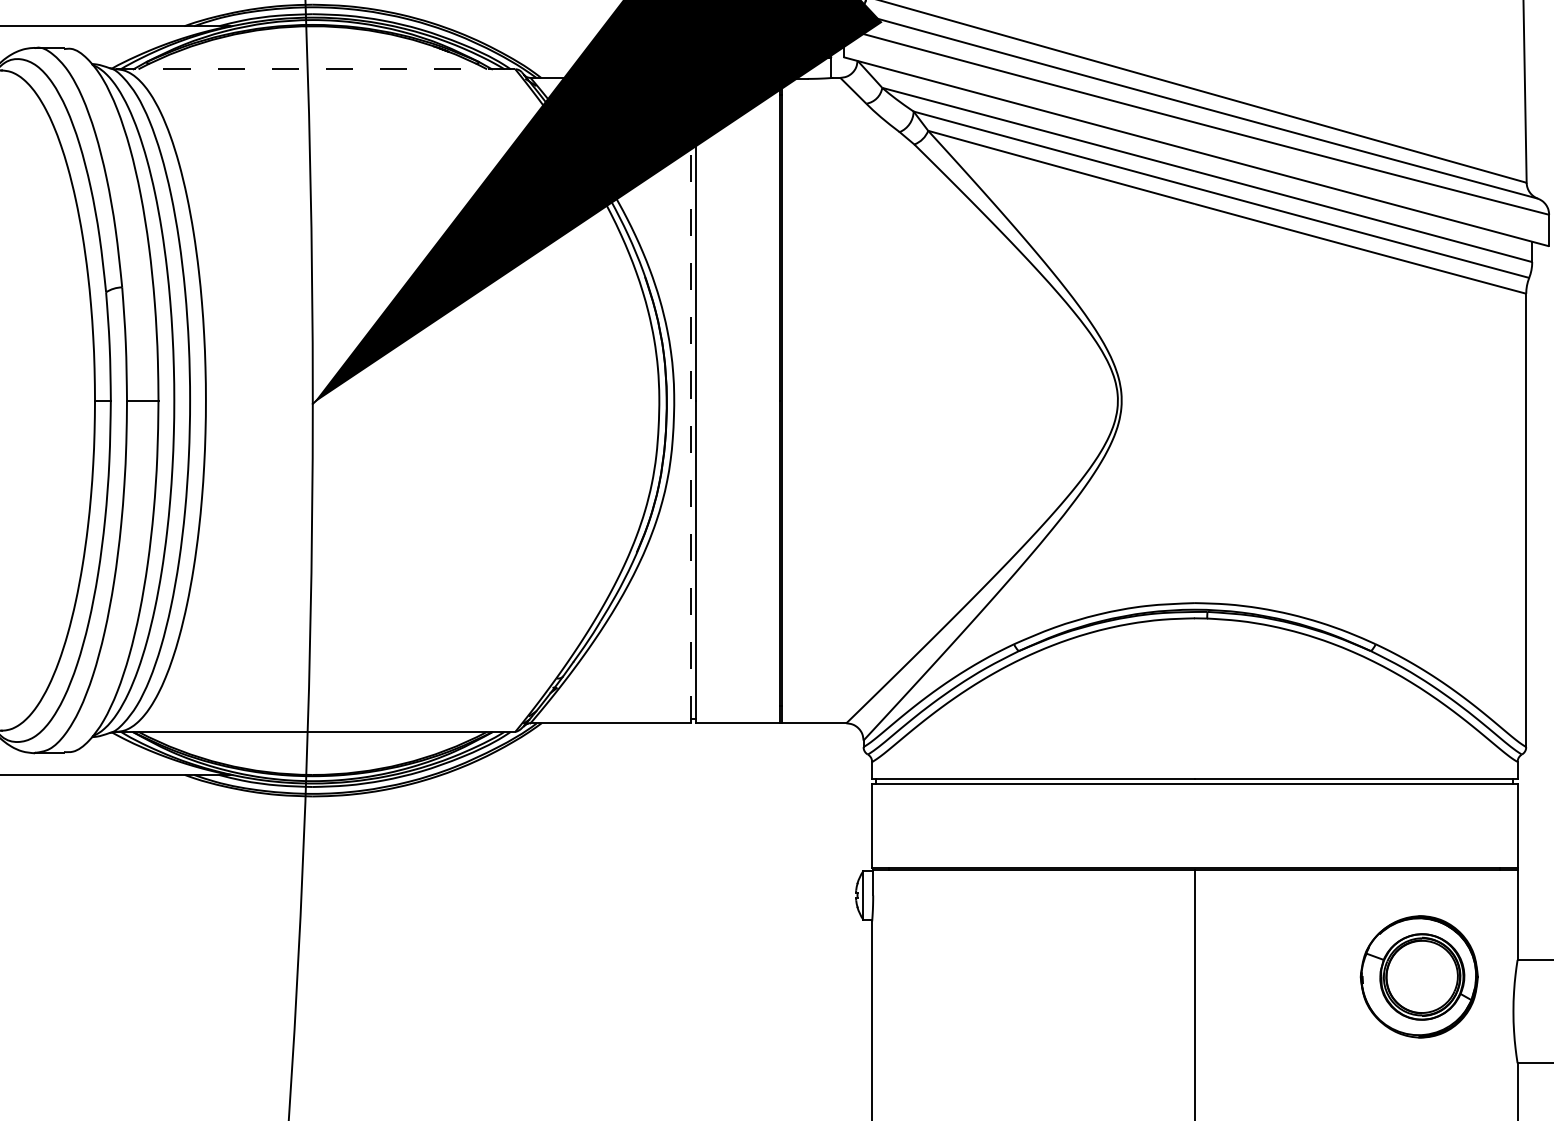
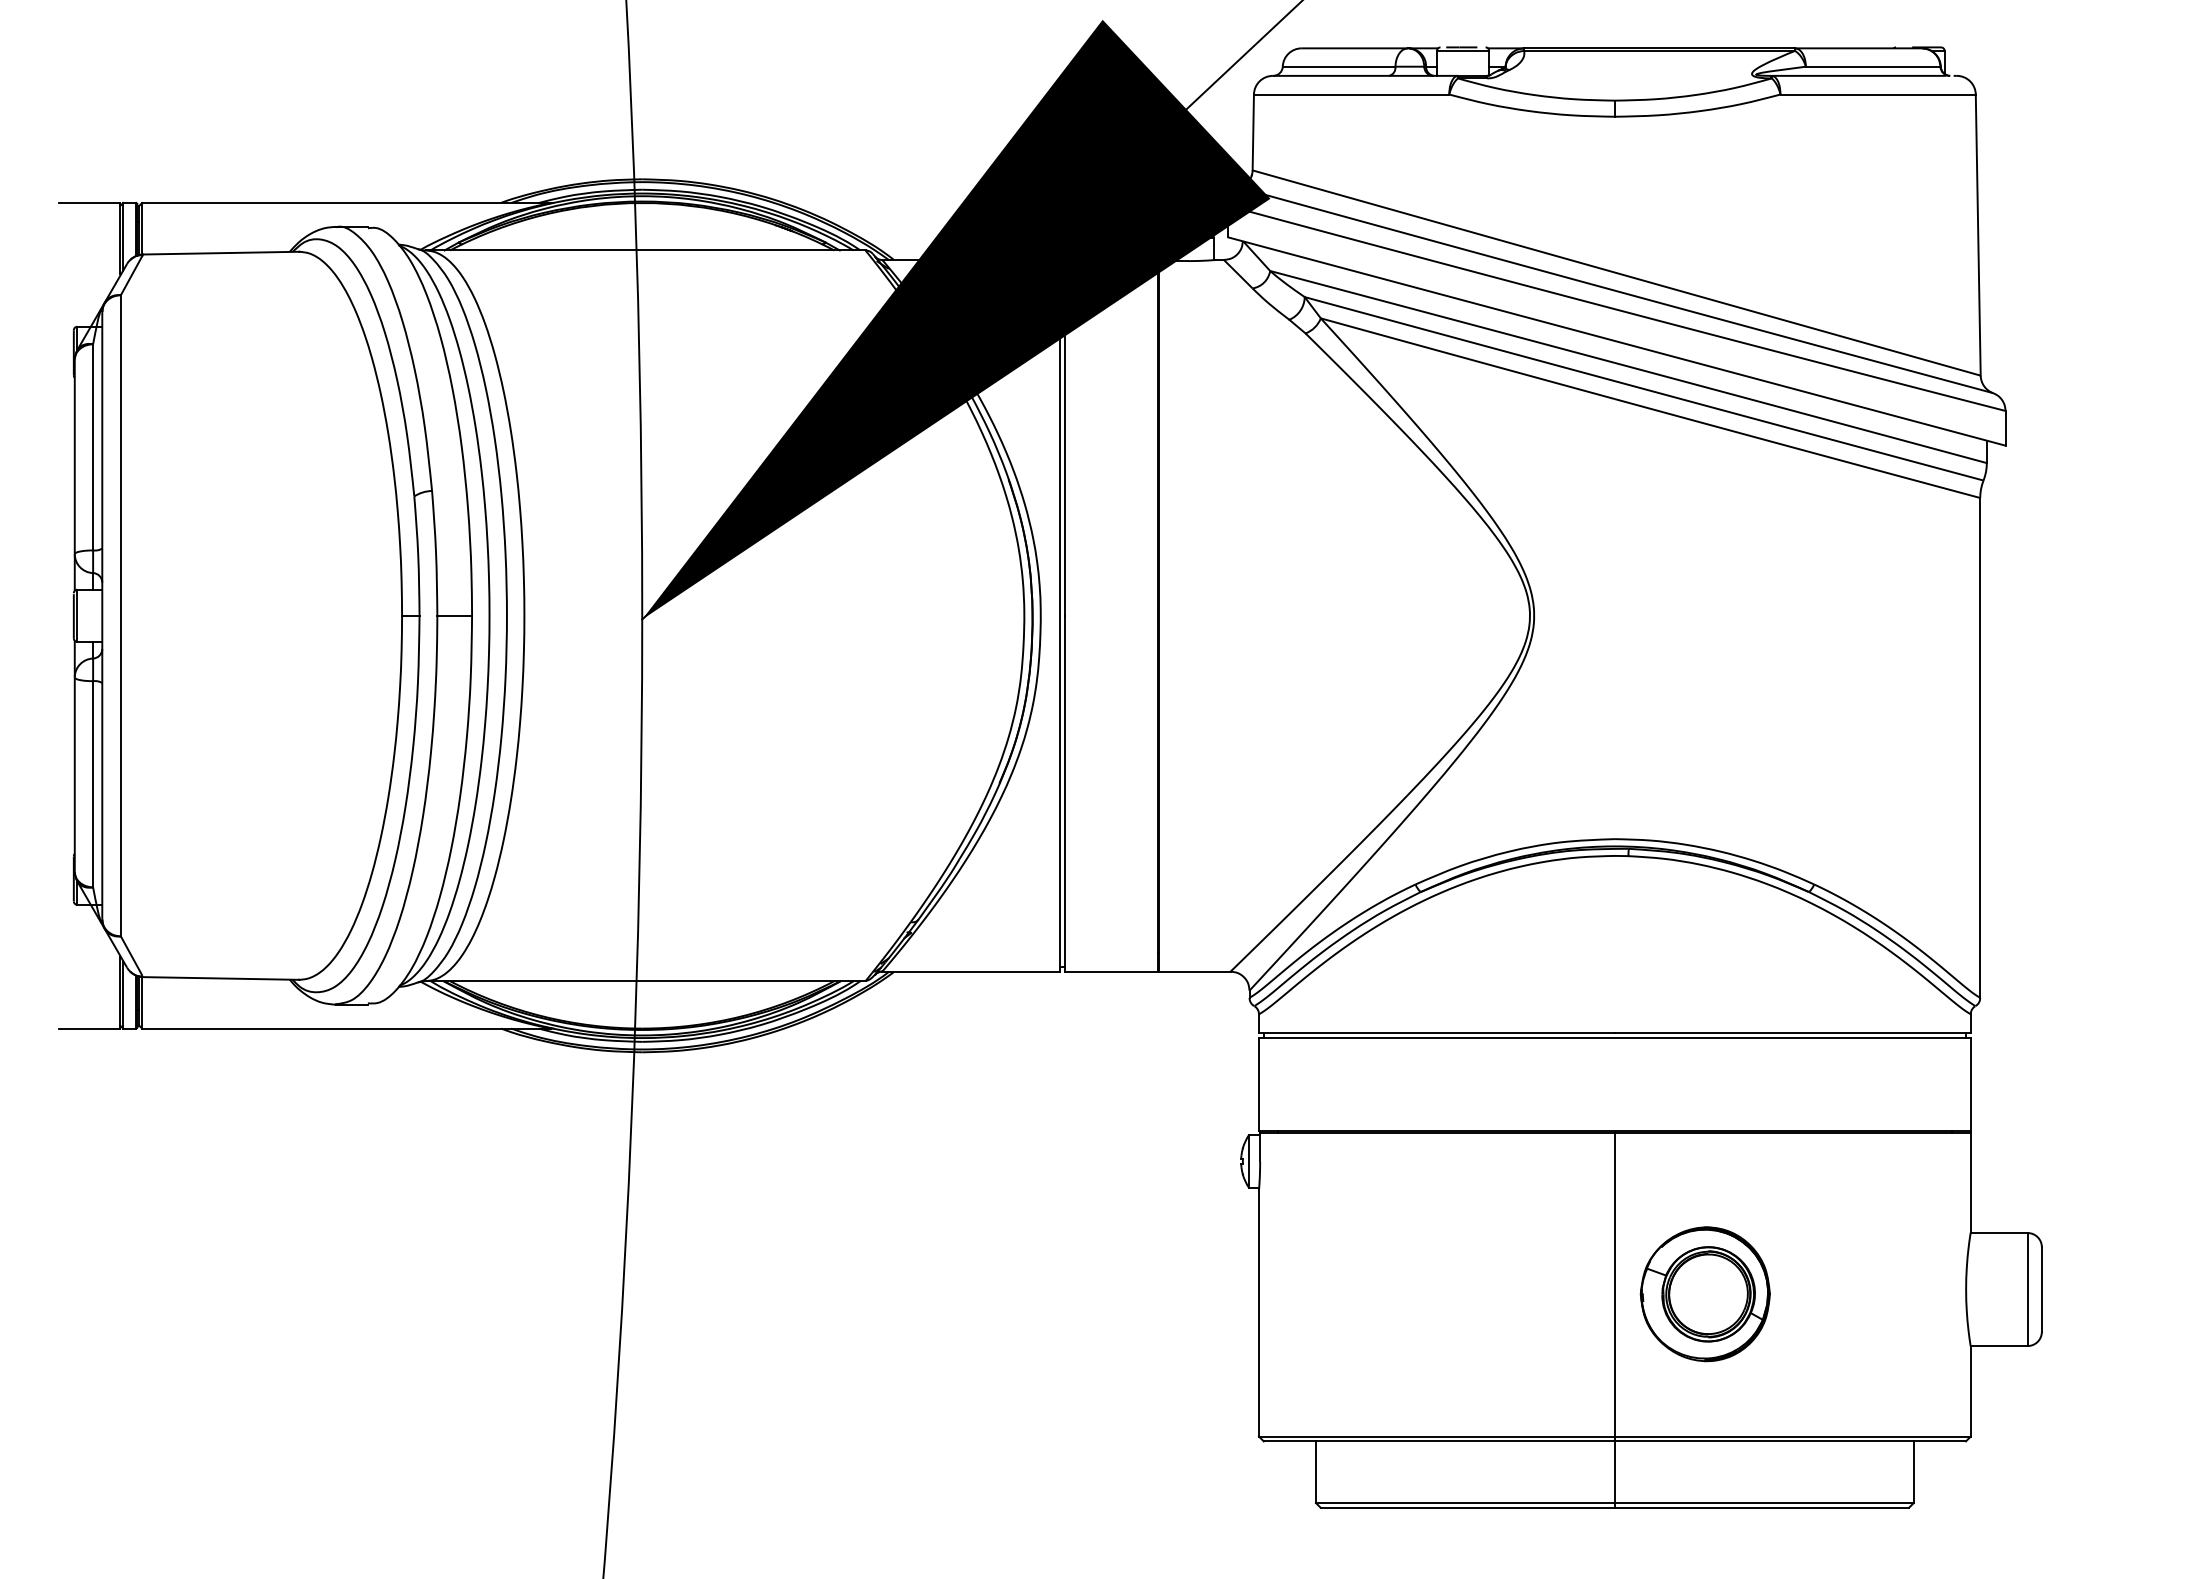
line: (315, 69) -> (645, 250), dashed -> solid
line: (691, 400) -> (1059, 615), dashed -> solid
part: (1418, 977) -> (1704, 1294), moved

